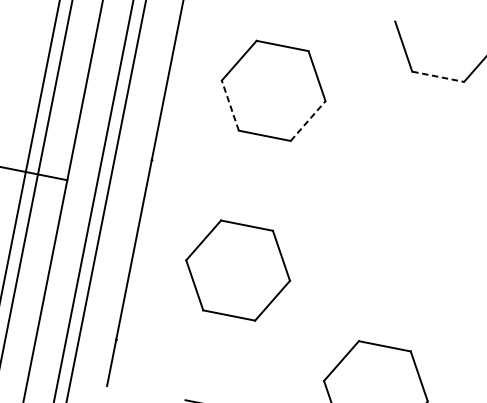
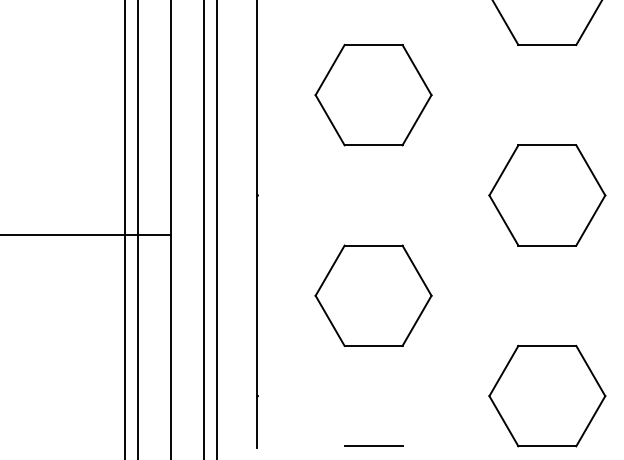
line: (438, 77) -> (547, 45), dashed -> solid
line: (230, 105) -> (330, 120), dashed -> solid
line: (308, 121) -> (417, 120), dashed -> solid
part: (411, 211) -> (547, 195), added

